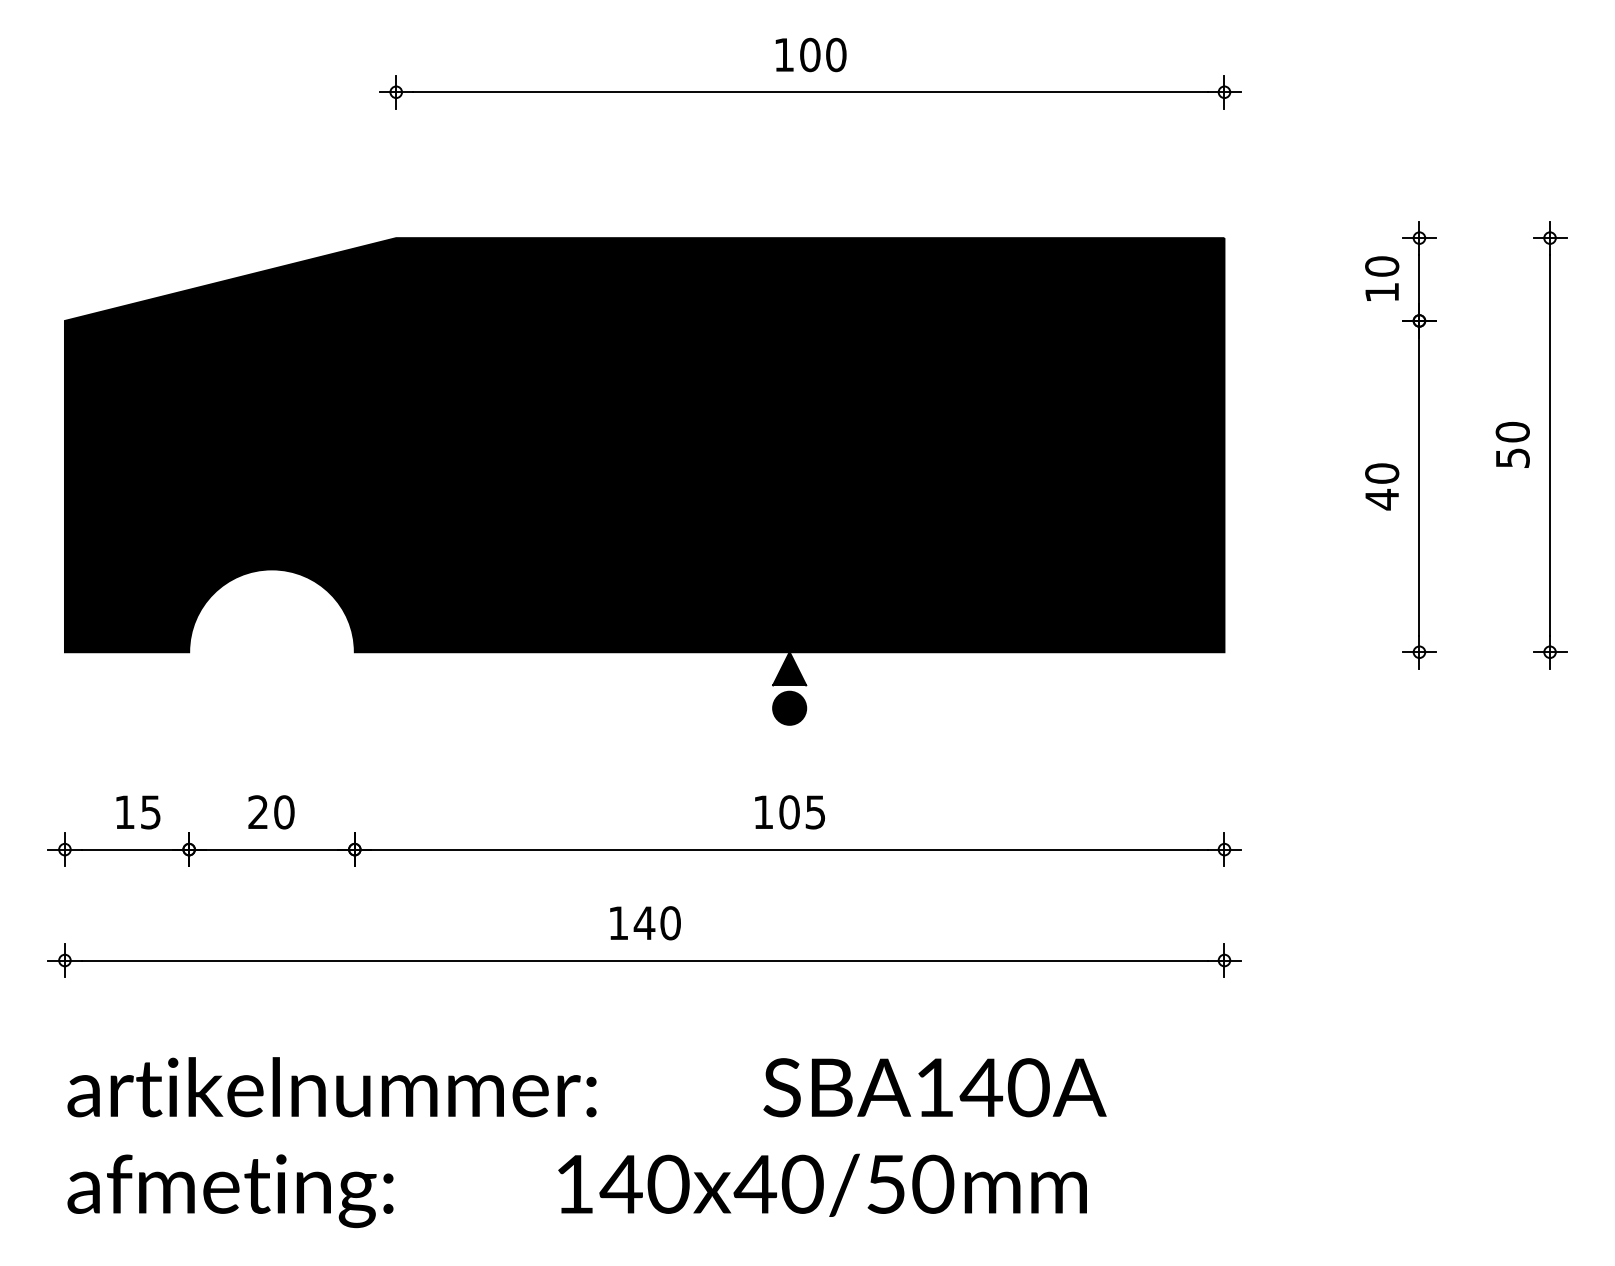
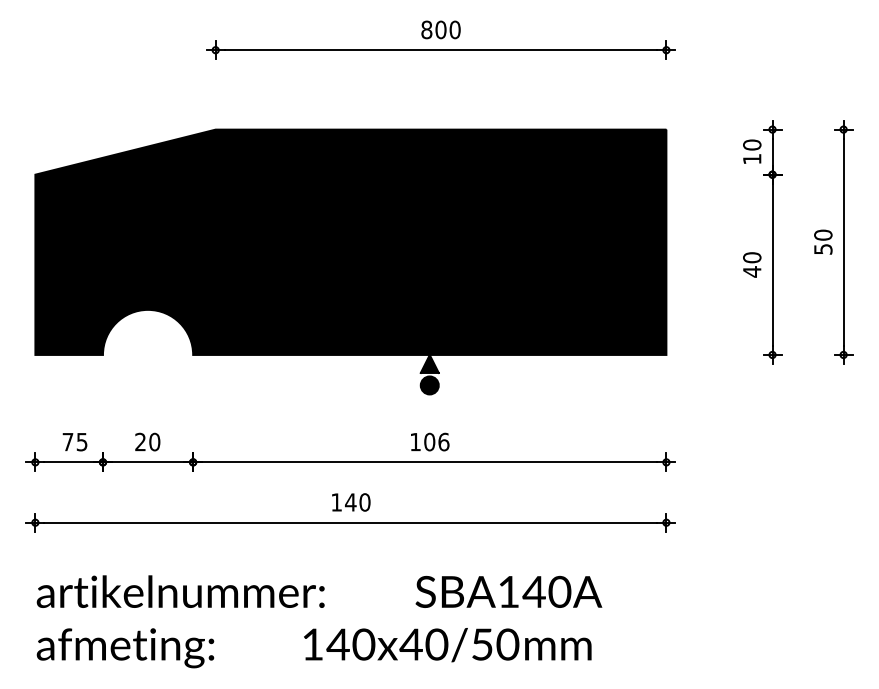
text: (783, 54) -> (426, 29), 100 -> 800
text: (814, 811) -> (443, 441), 105 -> 106
text: (123, 813) -> (67, 442), 15 -> 75

